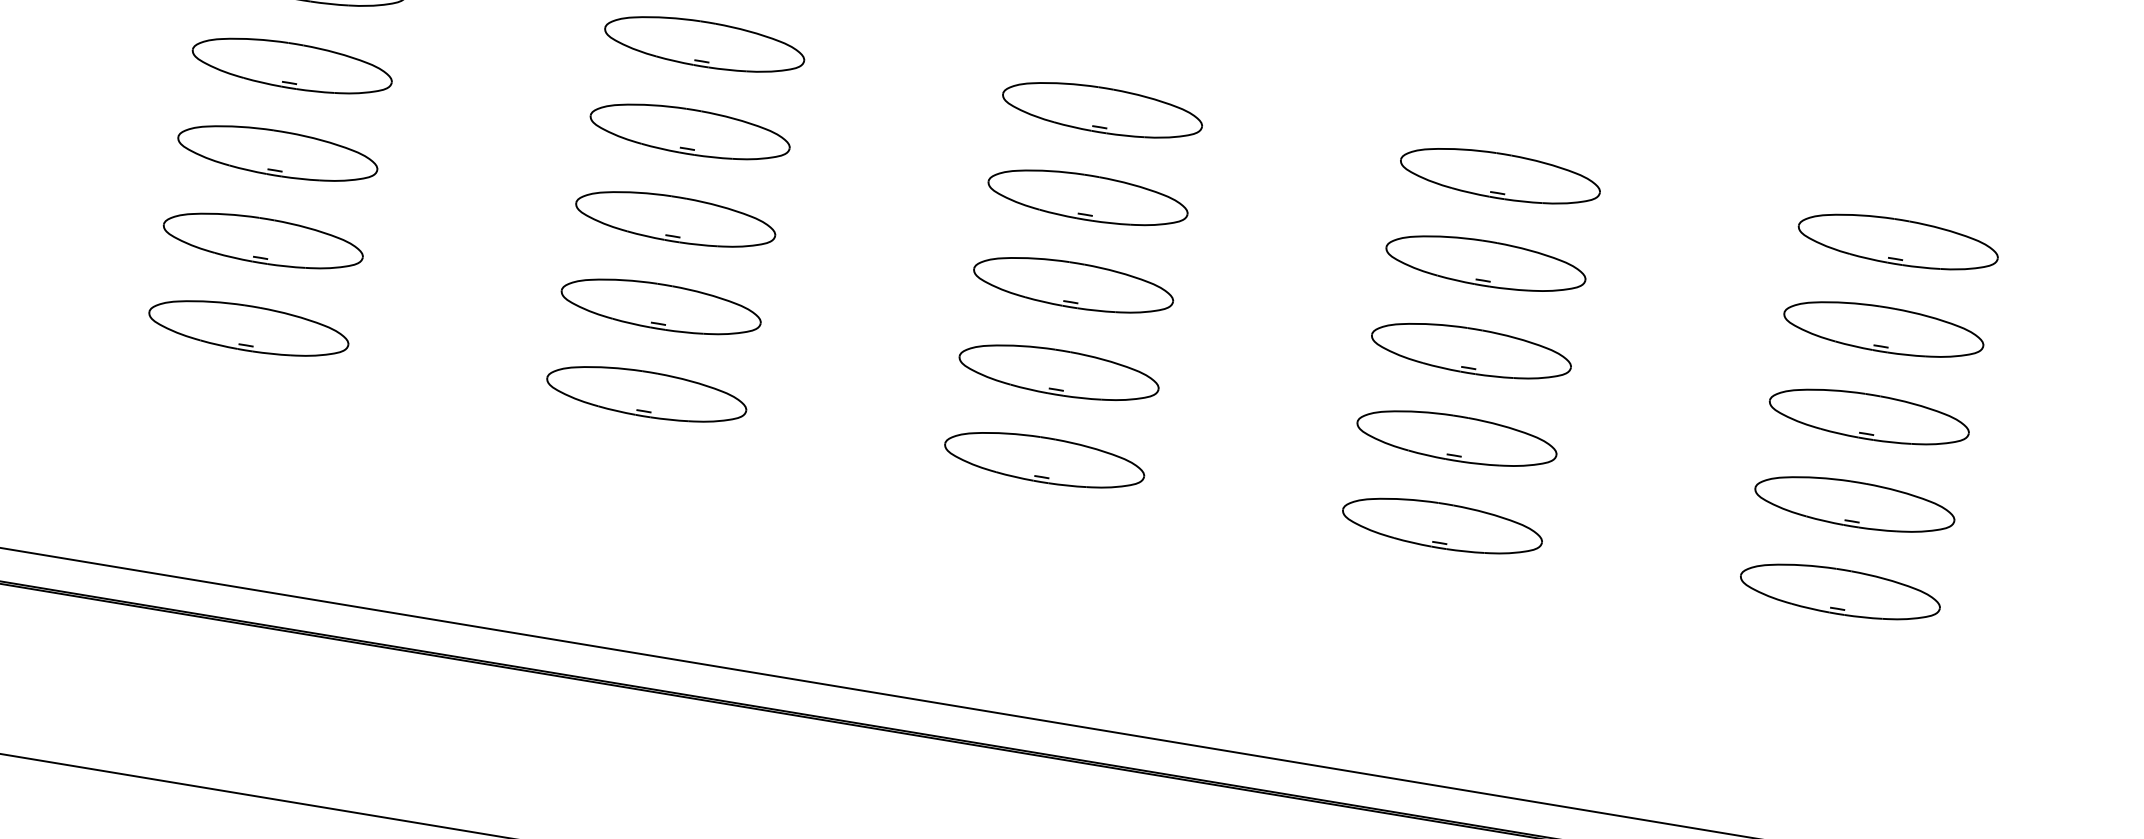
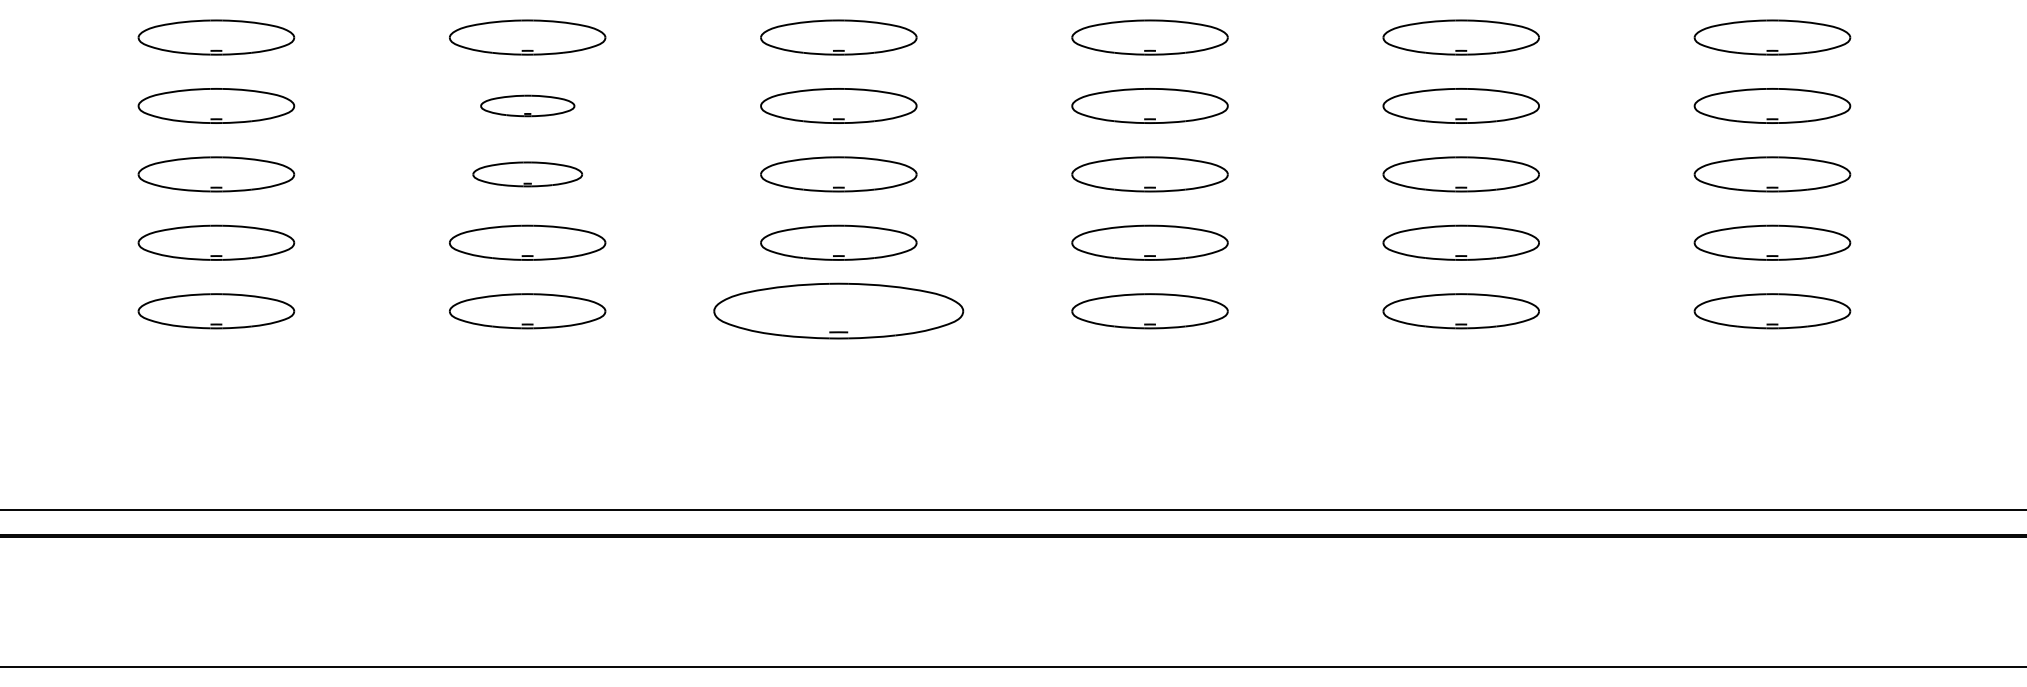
part: (292, 65) -> (527, 105), size x0.6
part: (277, 153) -> (527, 174), size x0.7
part: (646, 394) -> (838, 311), size x1.6

